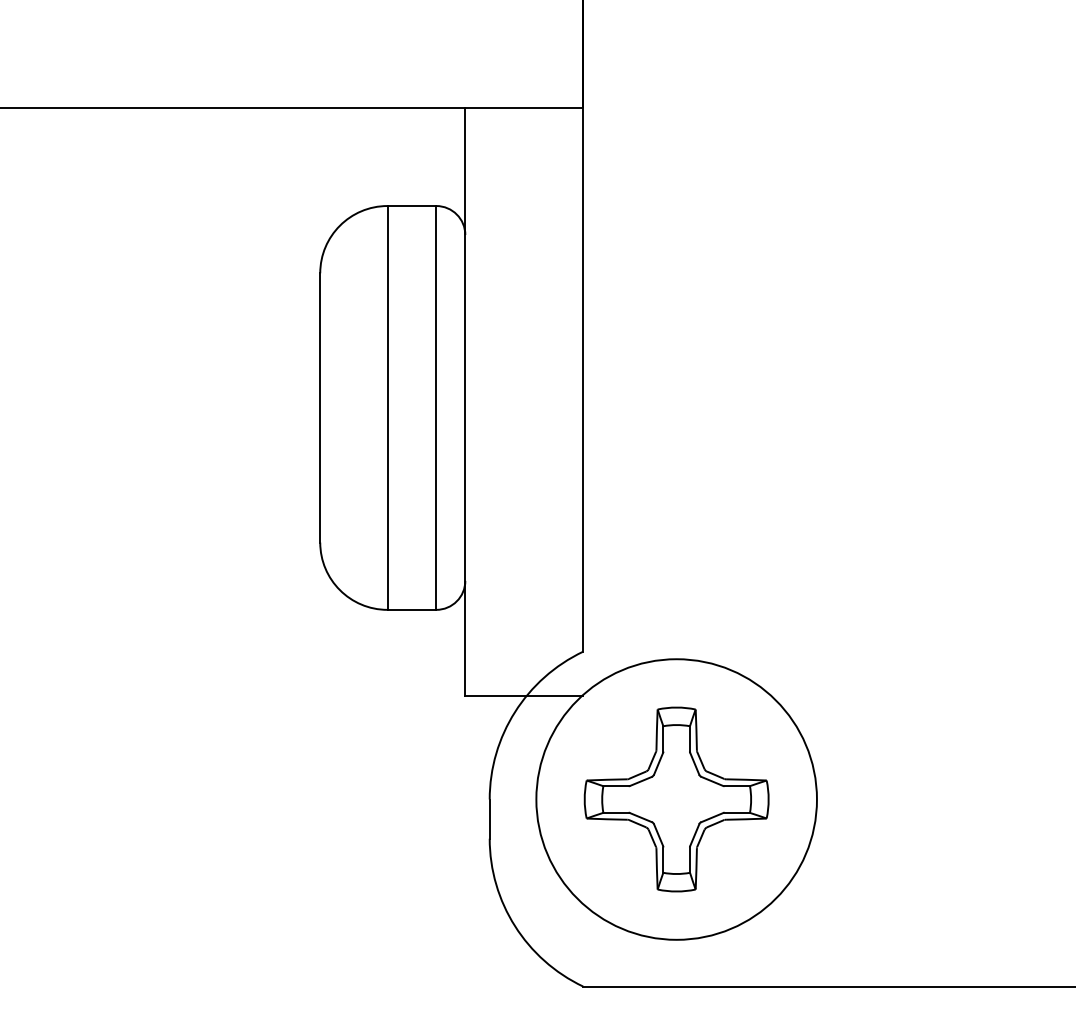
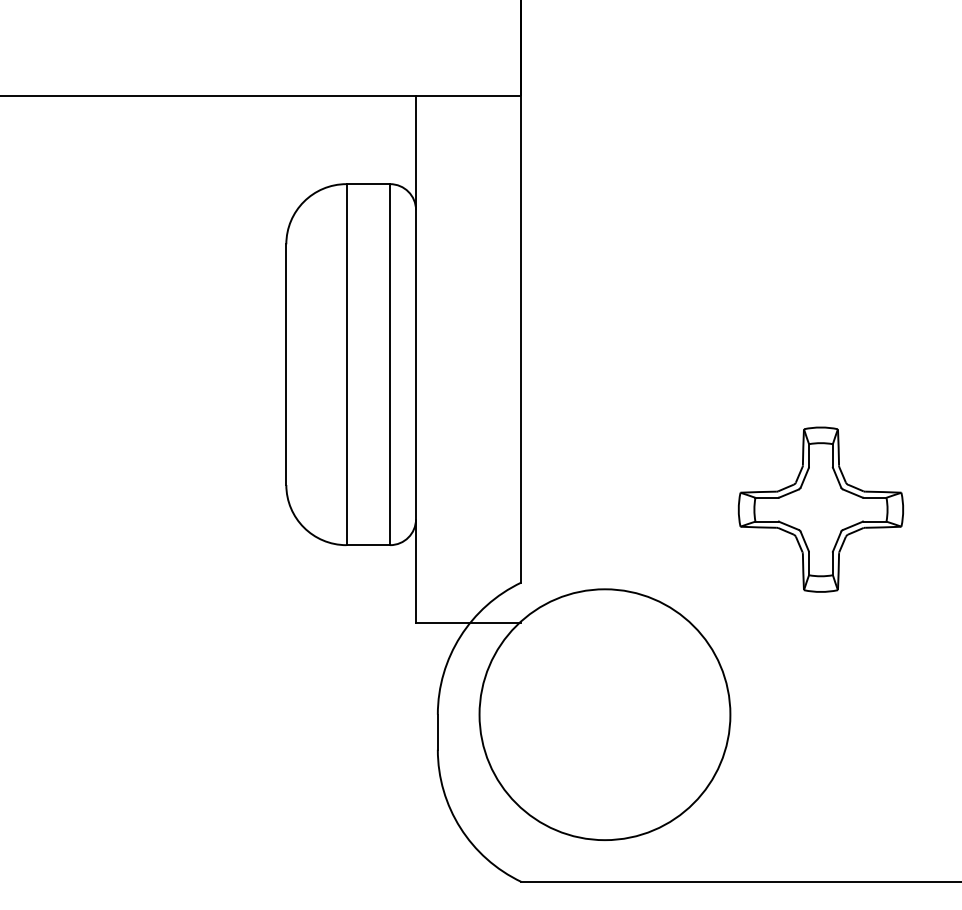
part: (676, 799) -> (820, 509), moved

